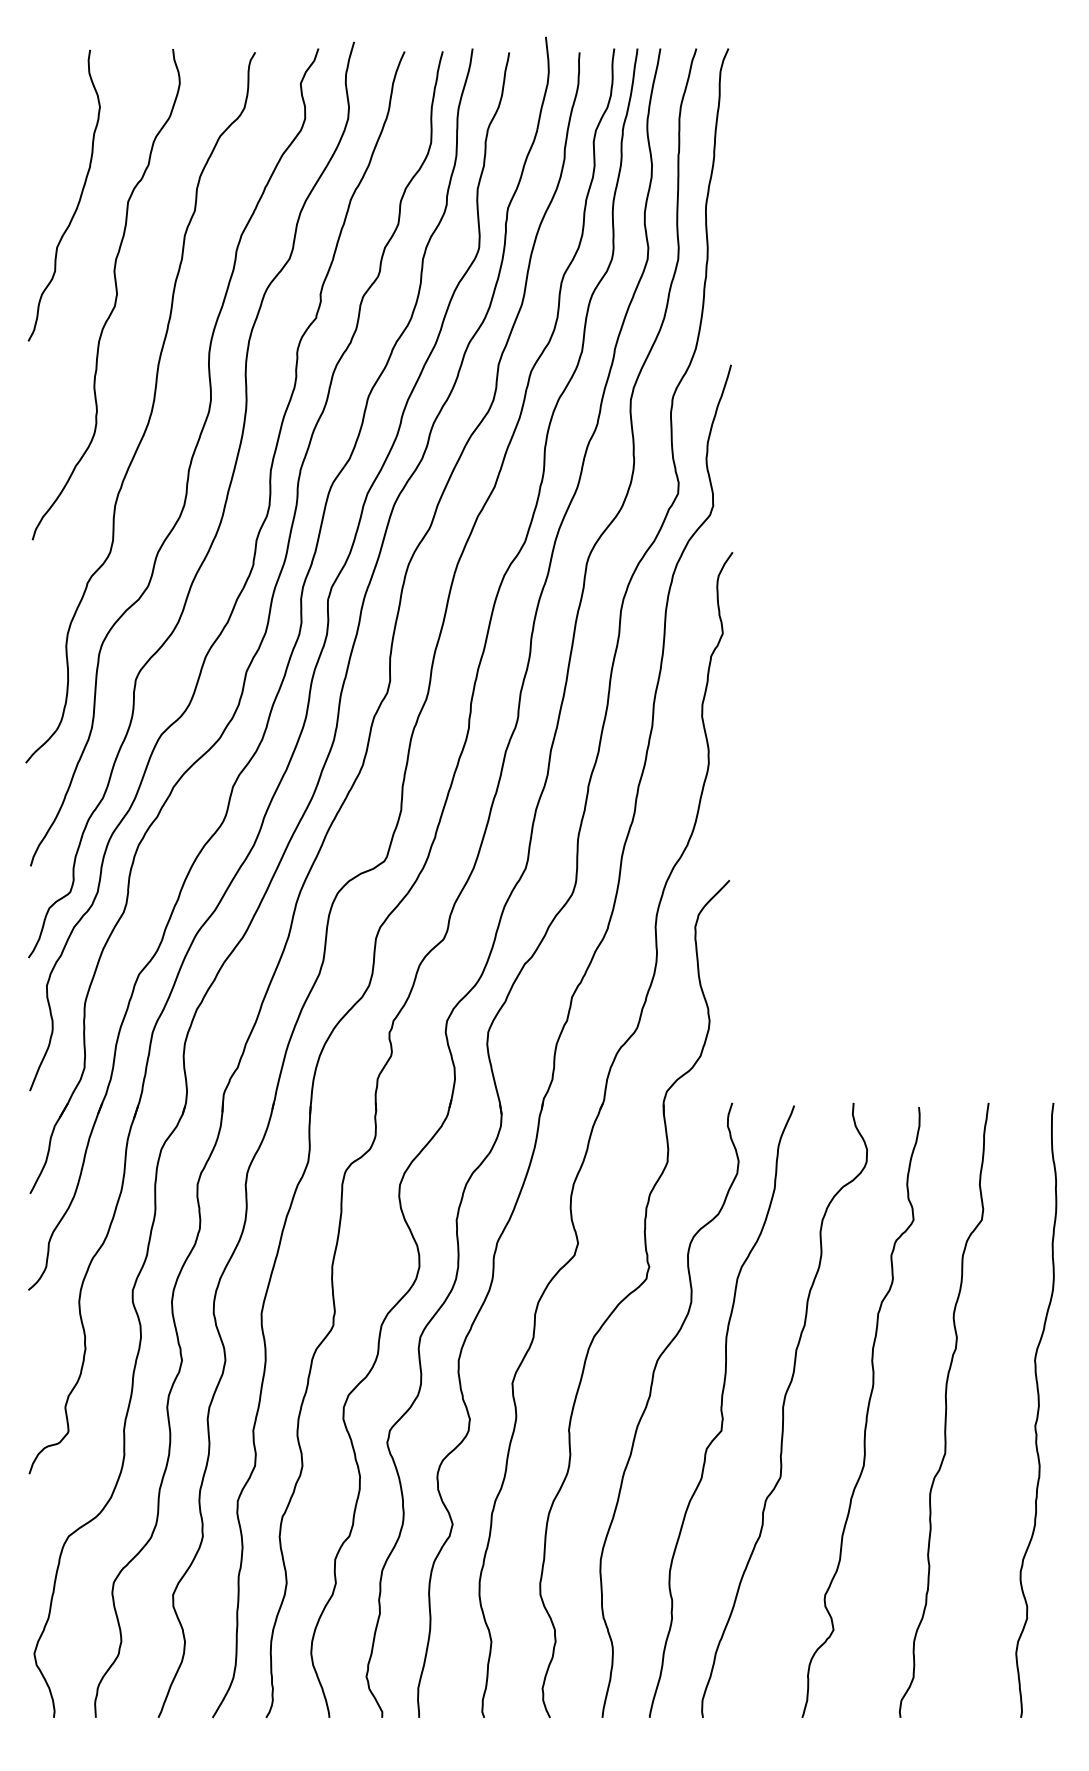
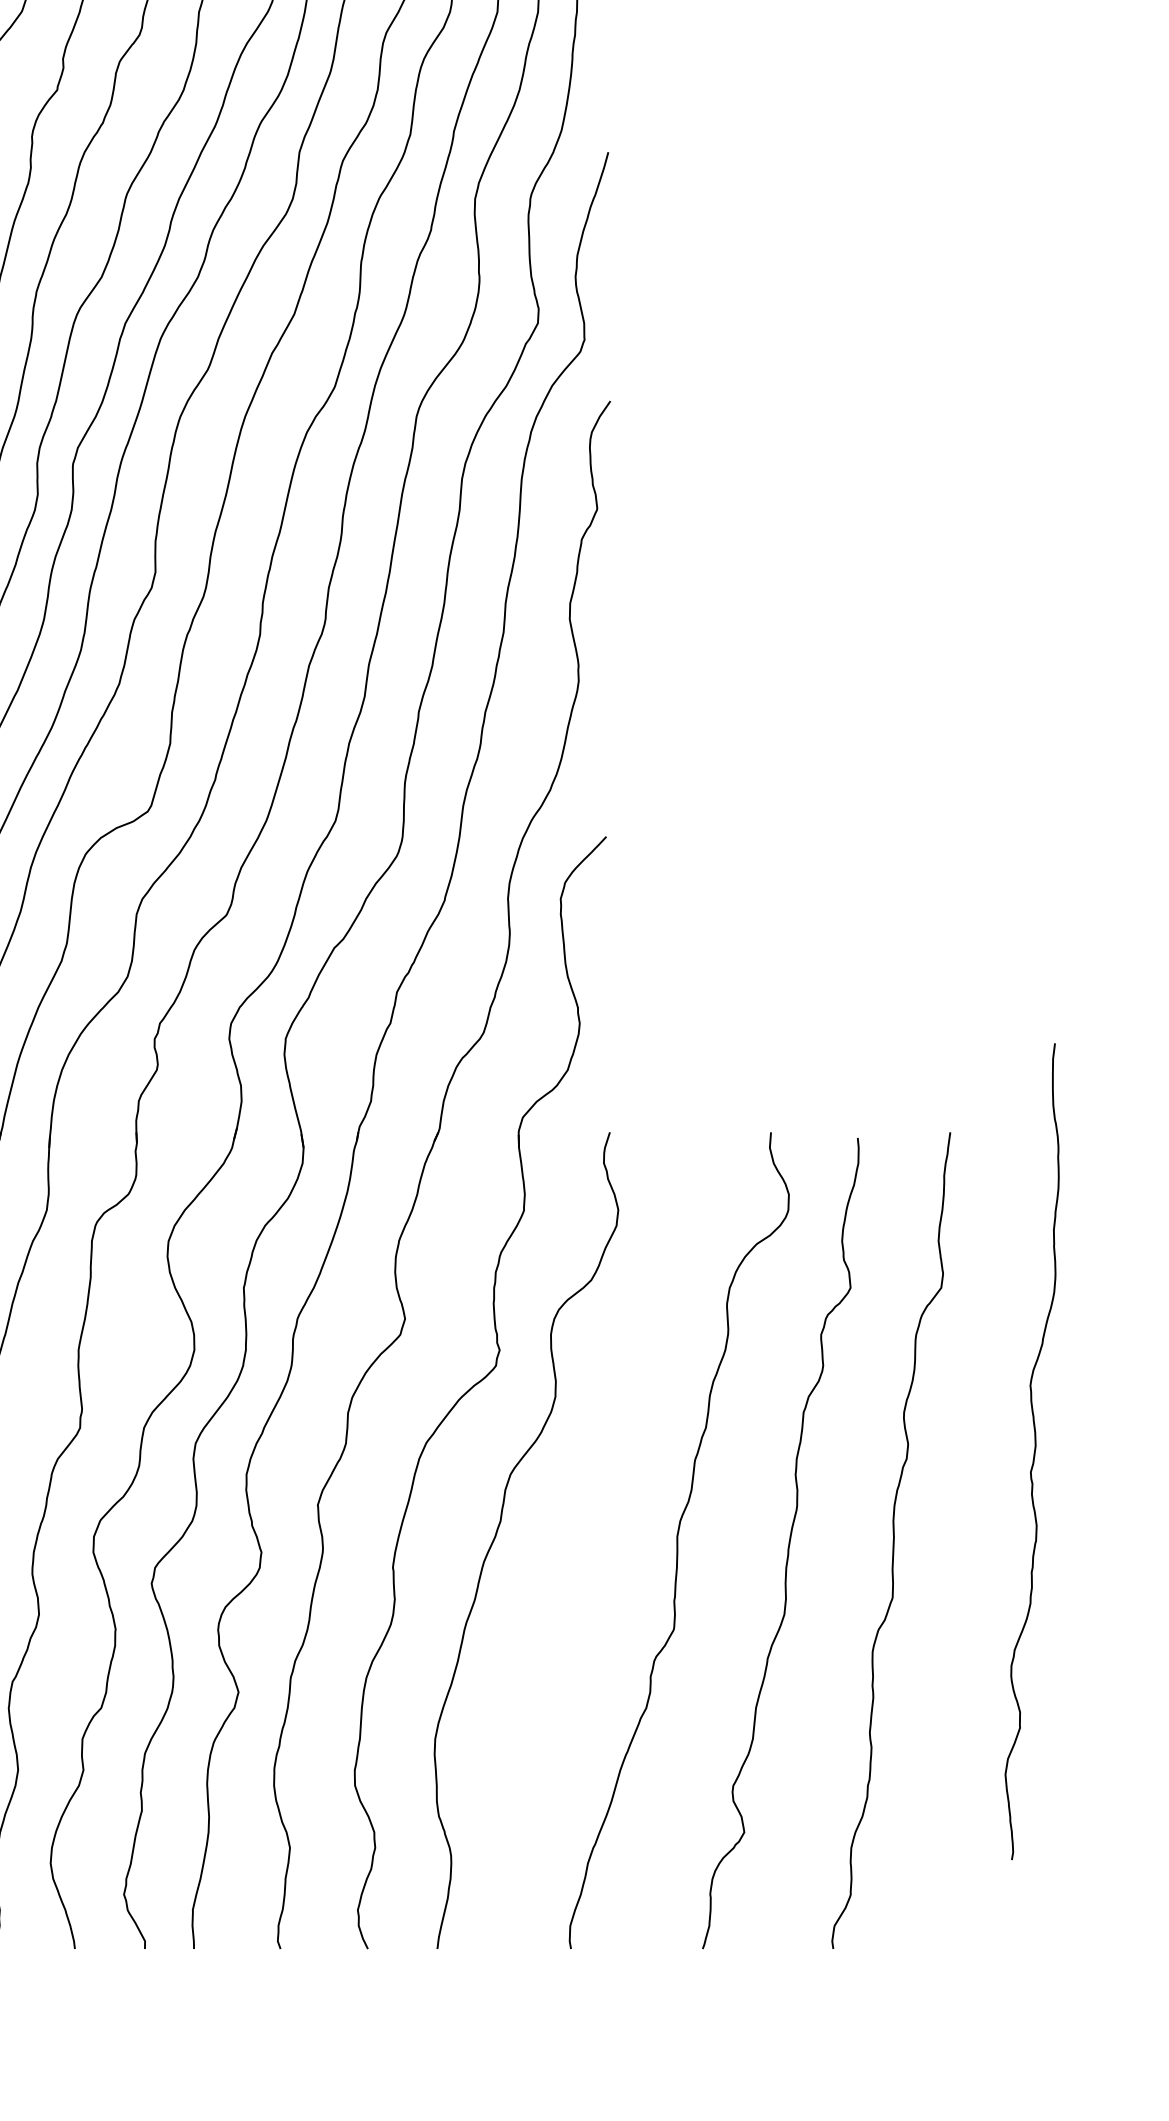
curve: (1037, 1409) -> (1033, 1450), moved
curve: (721, 1411) -> (595, 1542), removed

